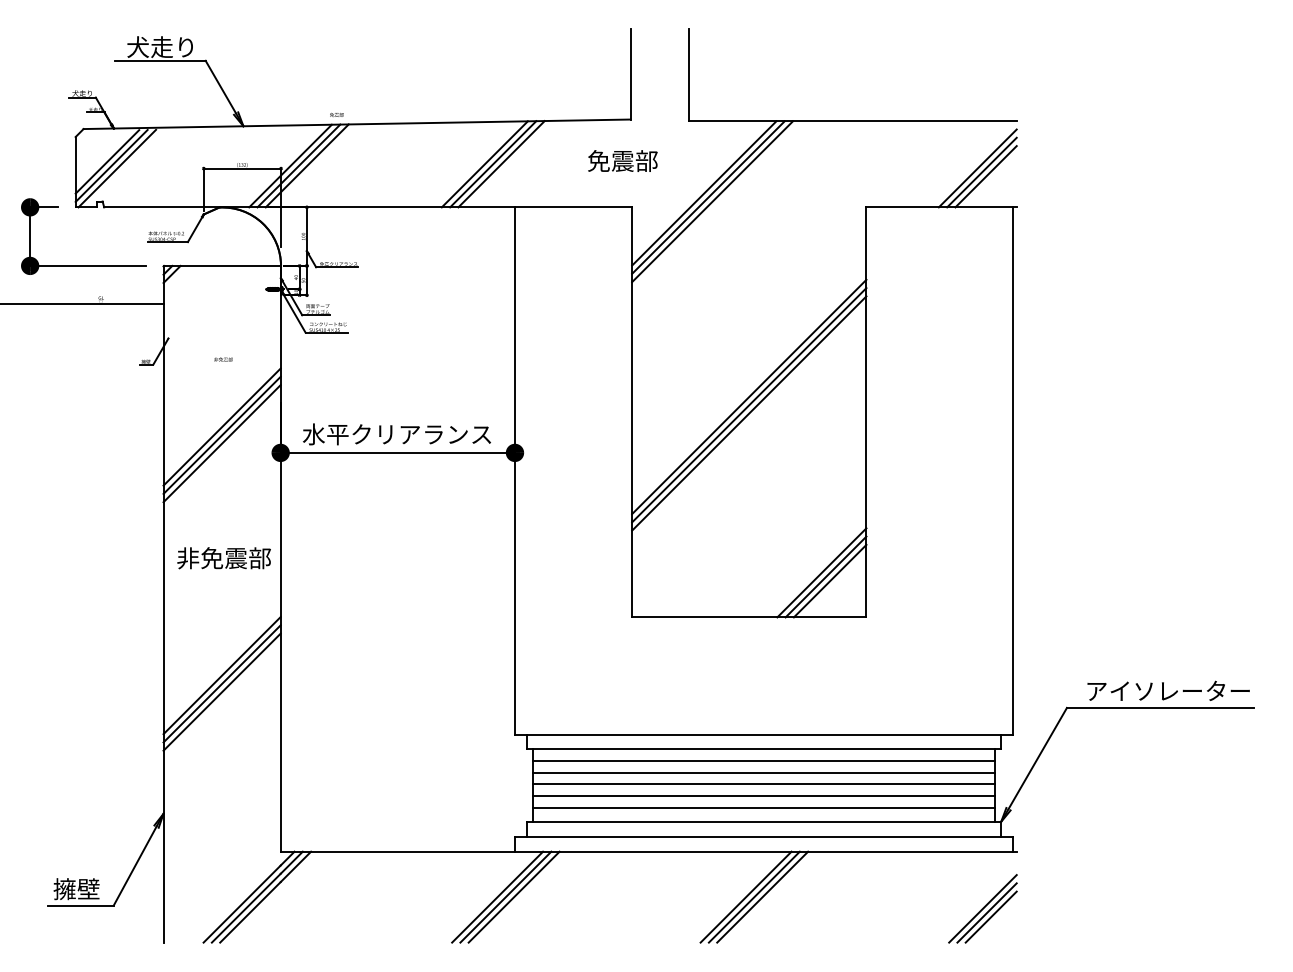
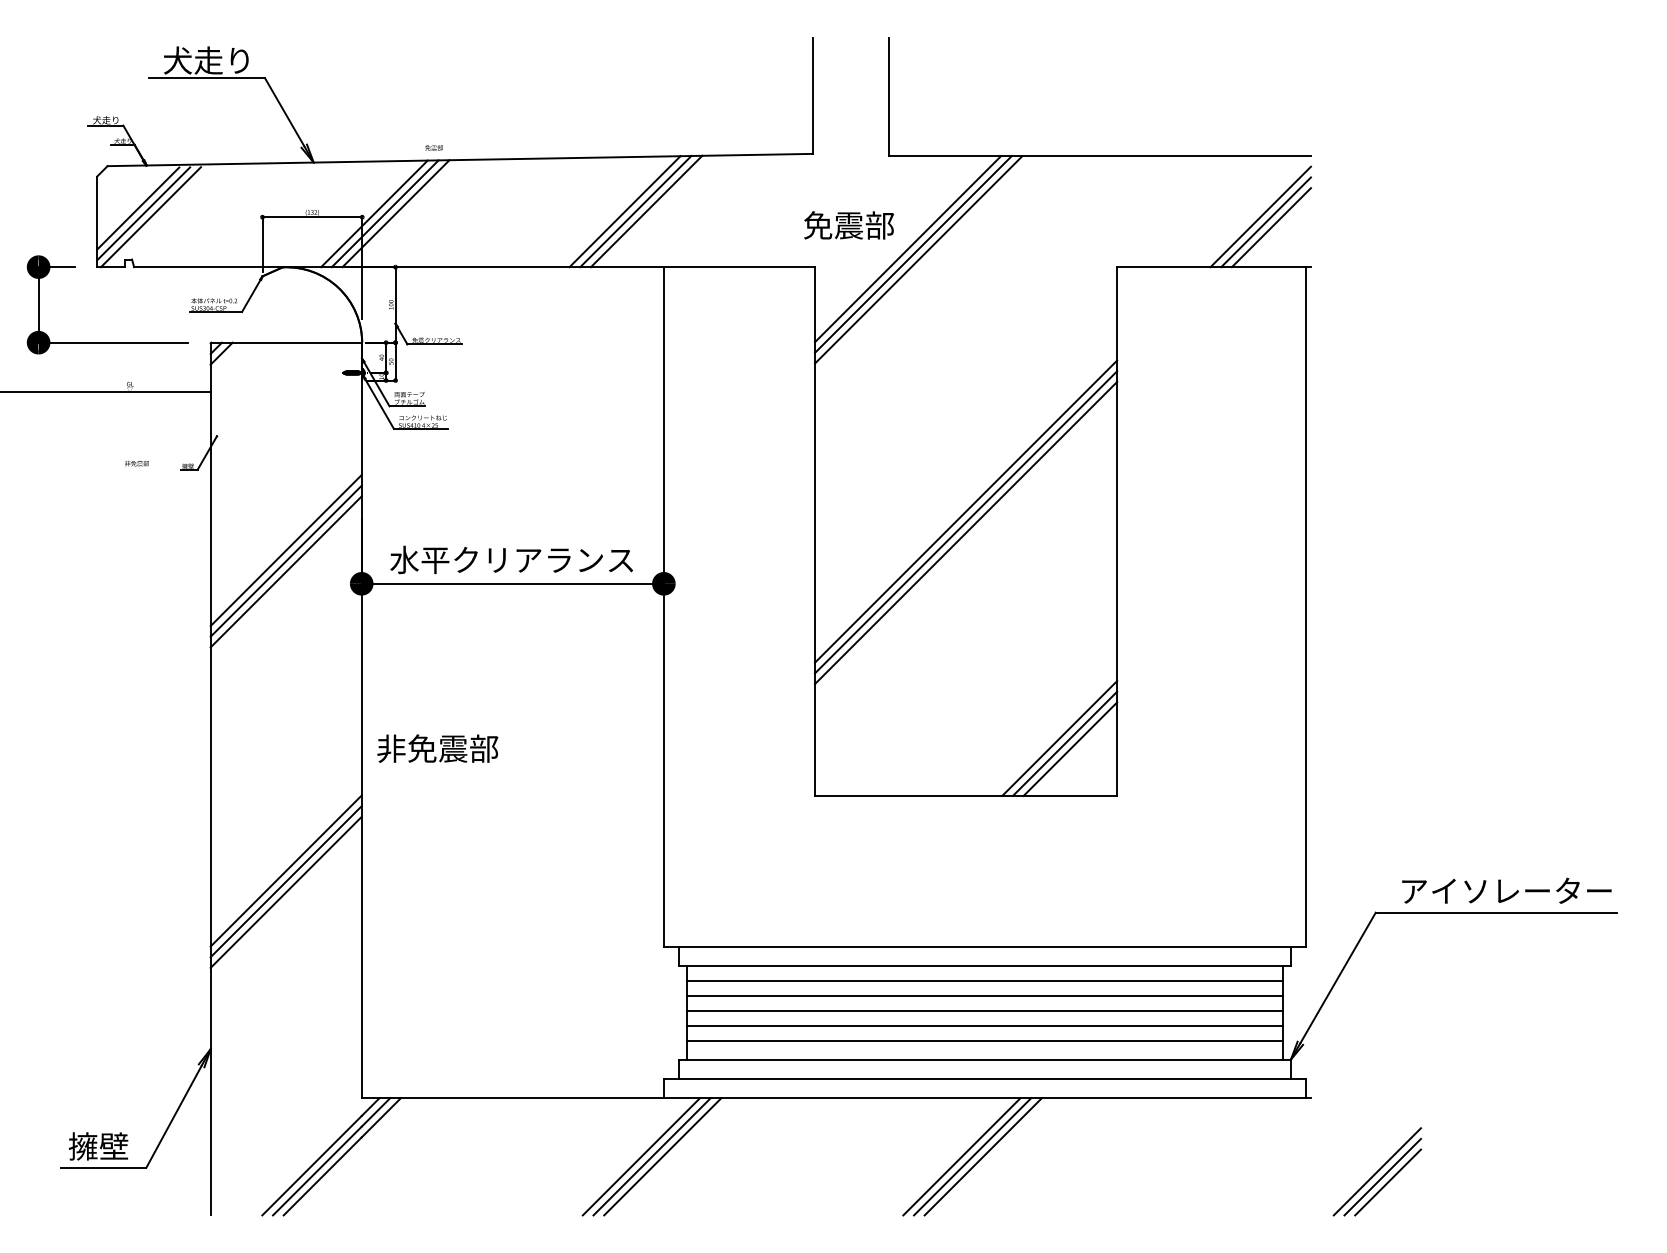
text: (622, 161) -> (848, 225), moved
text: (223, 359) -> (136, 463), moved
text: (223, 558) -> (437, 748), moved
part: (983, 908) -> (1377, 1171), moved

